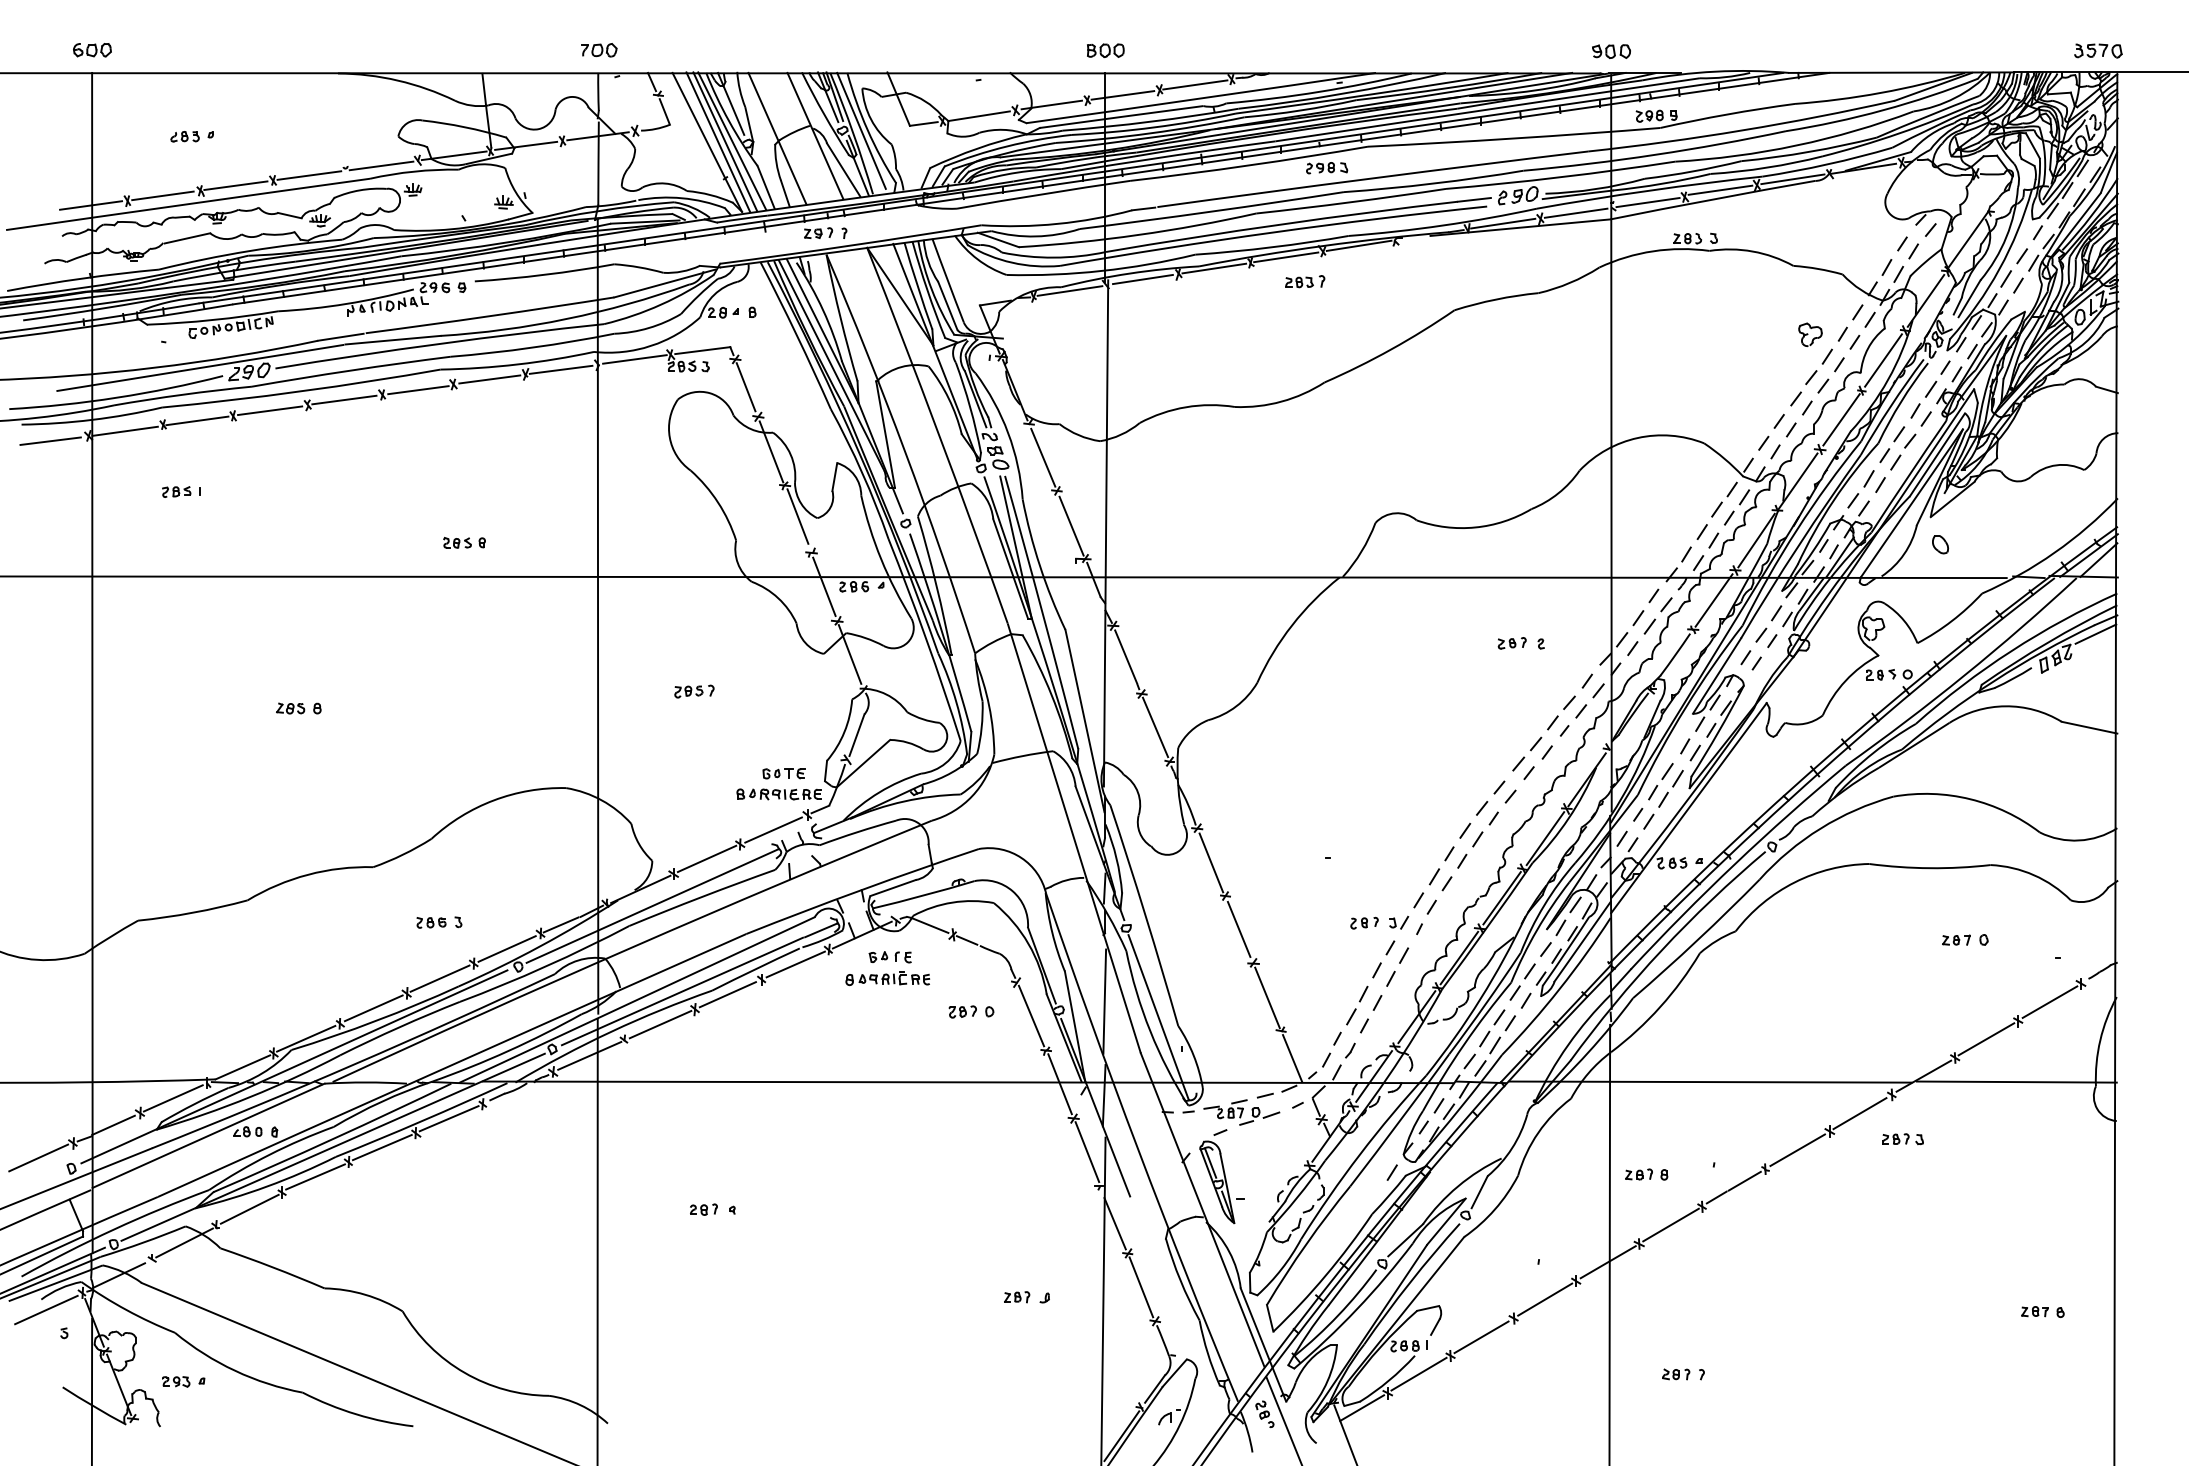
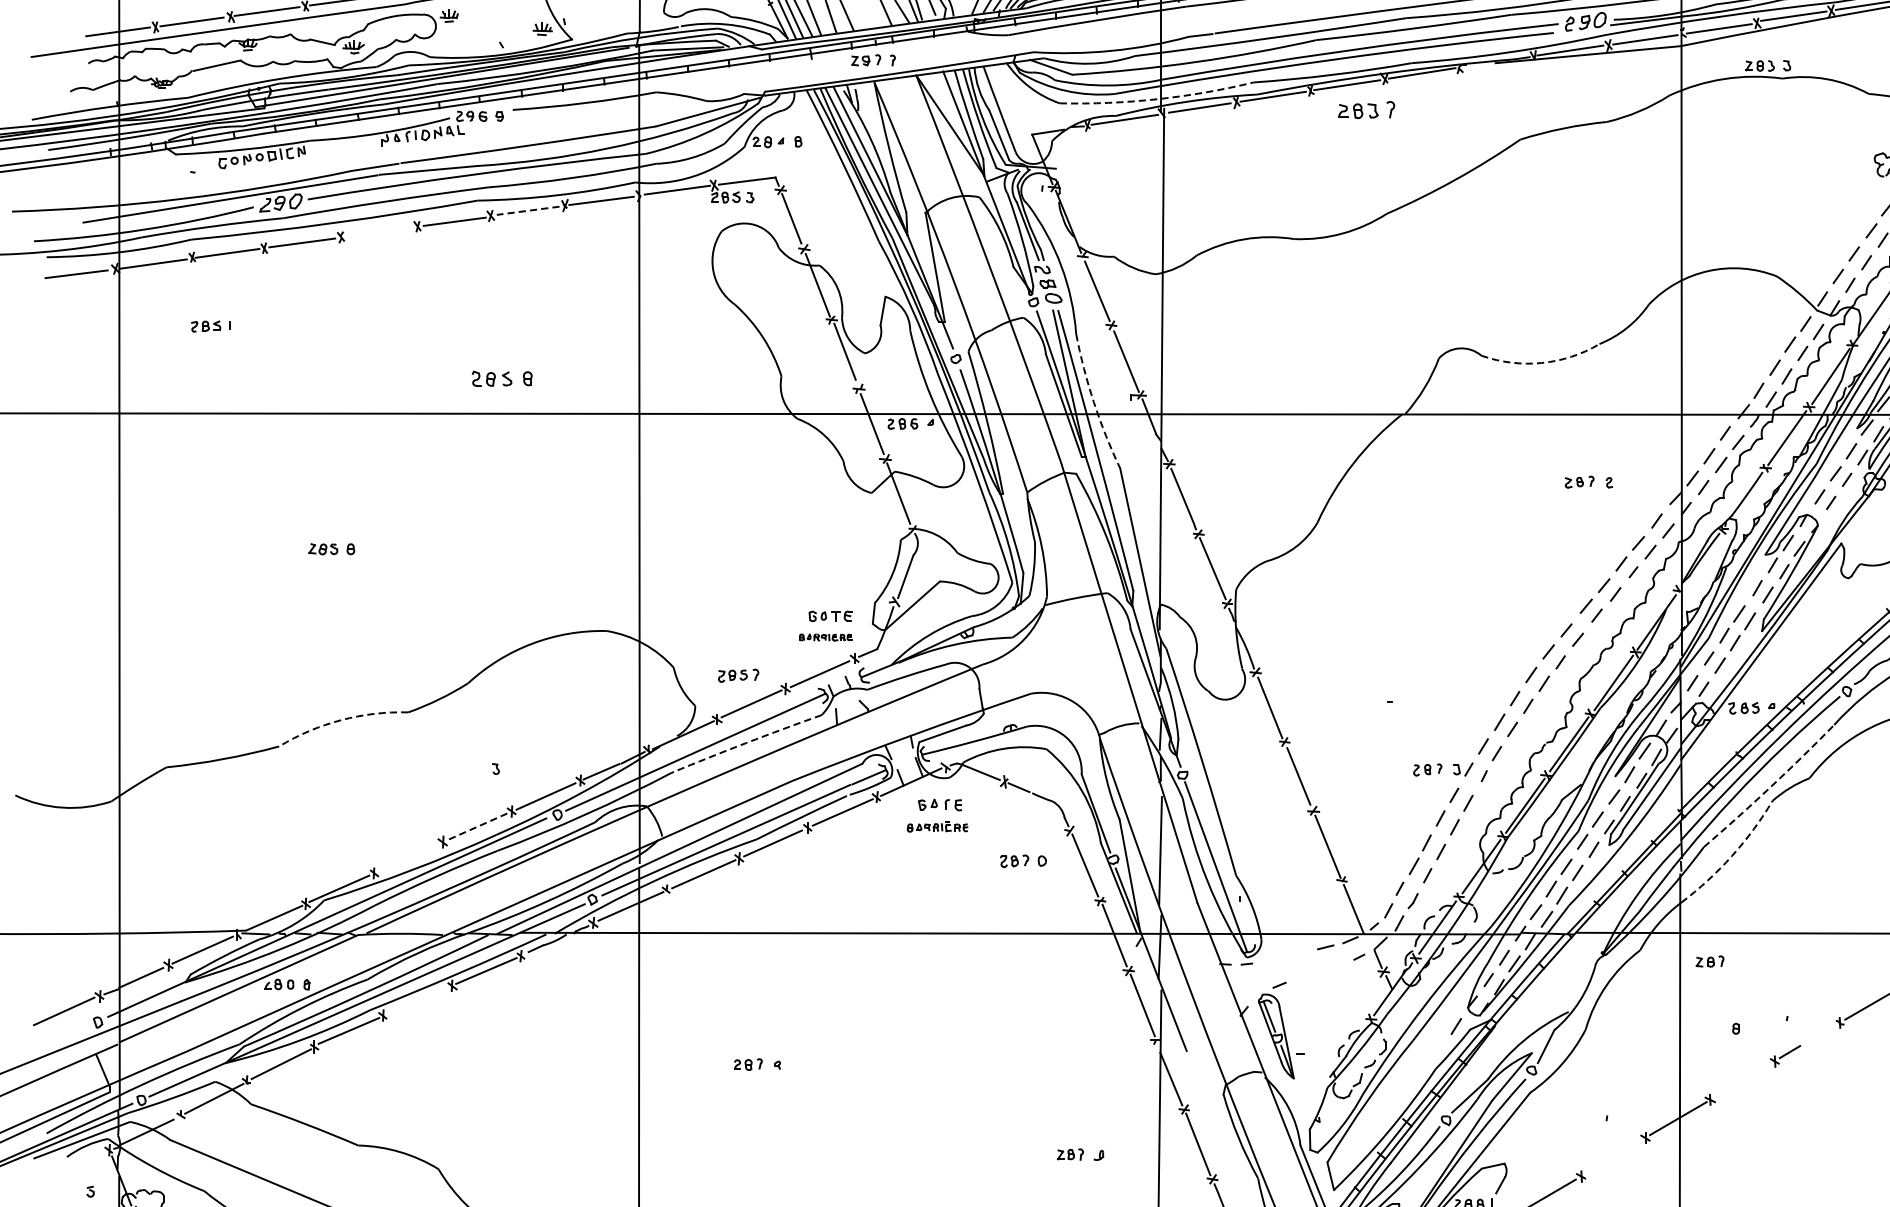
arc: (1101, 270) -> (1157, 98), solid -> dashed
part: (1305, 281) -> (1367, 110), size x1.4
line: (489, 379) -> (527, 210), solid -> dashed
line: (344, 399) -> (378, 231), removed
arc: (1475, 527) -> (1541, 363), solid -> dashed
part: (464, 542) -> (502, 378), size x1.4
arc: (1039, 566) -> (1093, 403), solid -> dashed
part: (694, 691) -> (738, 675), moved
part: (778, 794) -> (825, 637), size x0.6
arc: (308, 874) -> (341, 719), solid -> dashed
arc: (701, 897) -> (745, 743), solid -> dashed
part: (431, 922) -> (468, 769), removed
arc: (1697, 940) -> (1770, 787), solid -> dashed
line: (439, 978) -> (476, 826), solid -> dashed
part: (887, 978) -> (937, 826), size x0.7
arc: (1660, 1006) -> (1732, 855), solid -> dashed
line: (373, 1008) -> (408, 857), removed
part: (1241, 1112) -> (1301, 964), removed
line: (381, 1147) -> (416, 1000), removed
part: (1638, 1174) -> (1709, 961), moved
line: (1744, 1180) -> (1818, 1034), removed
line: (1670, 1224) -> (1742, 1079), removed
line: (1545, 1299) -> (1613, 1156), removed
line: (46, 1309) -> (72, 1167), removed

